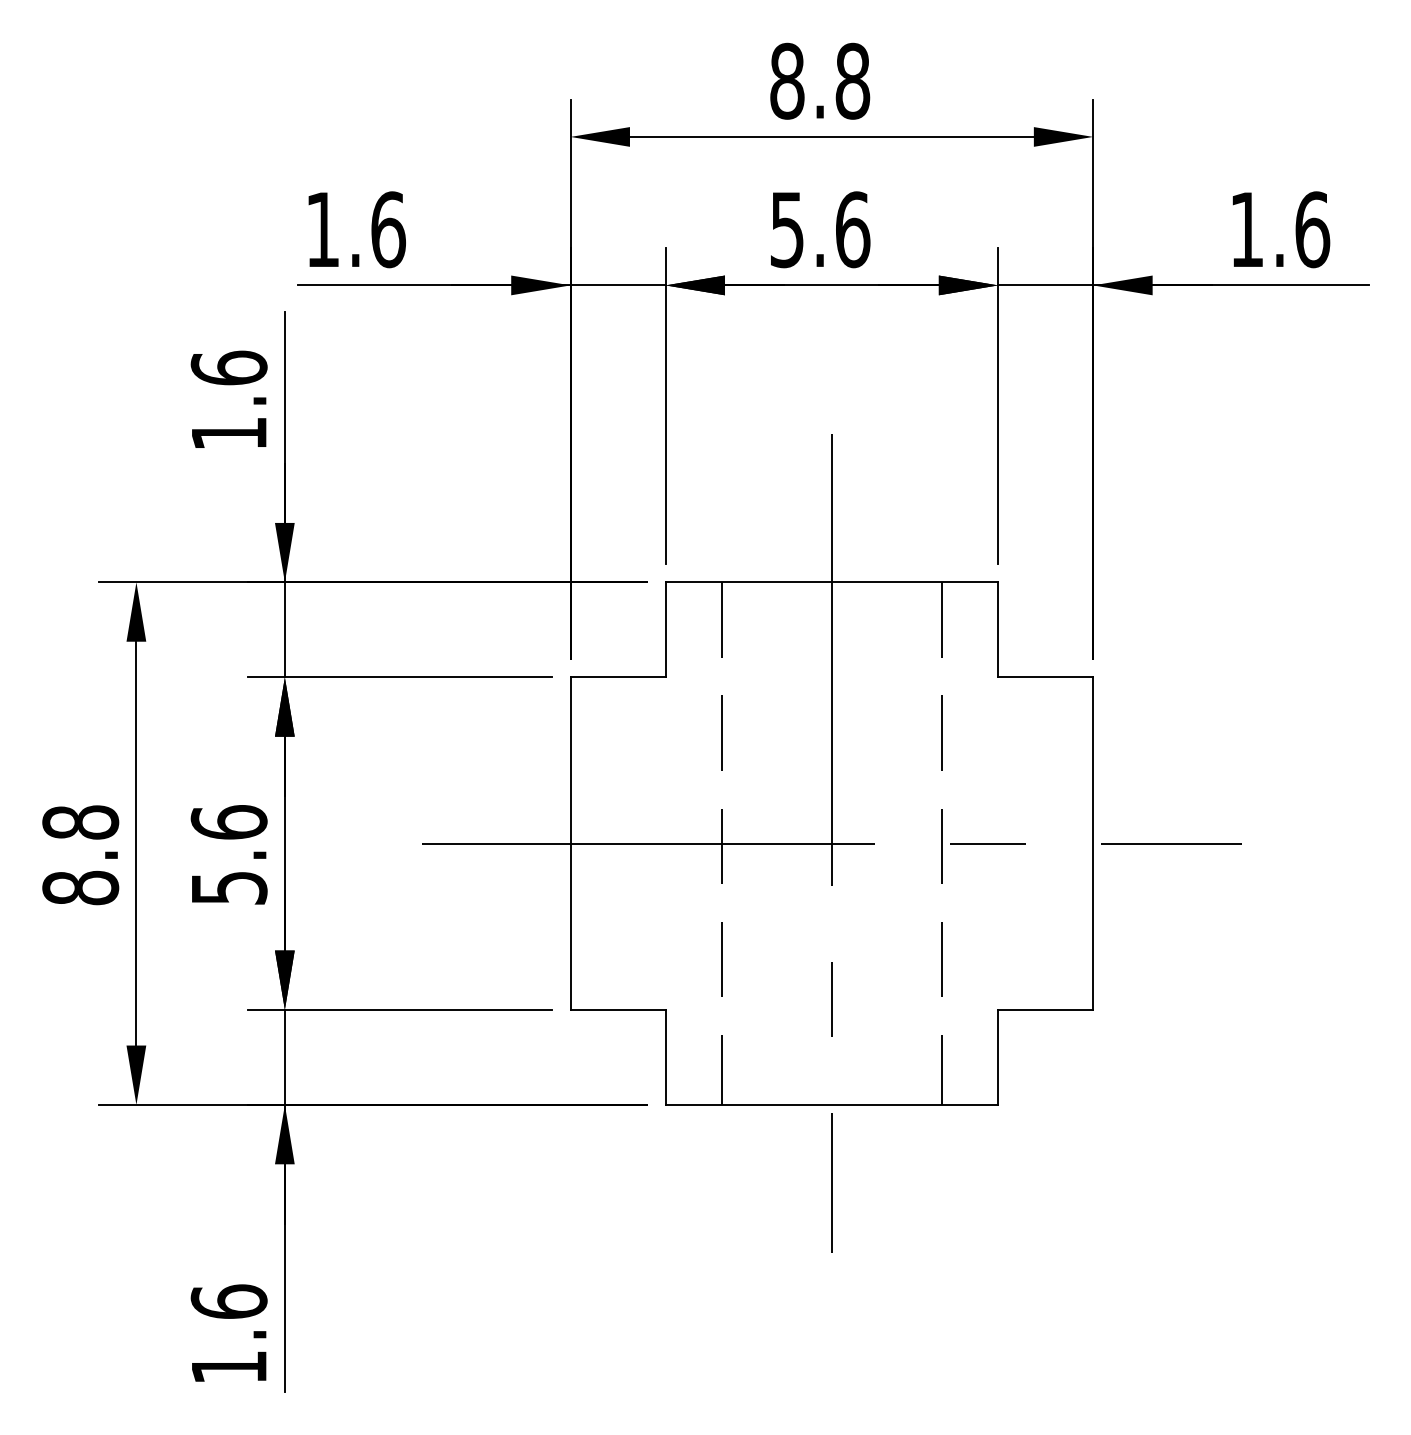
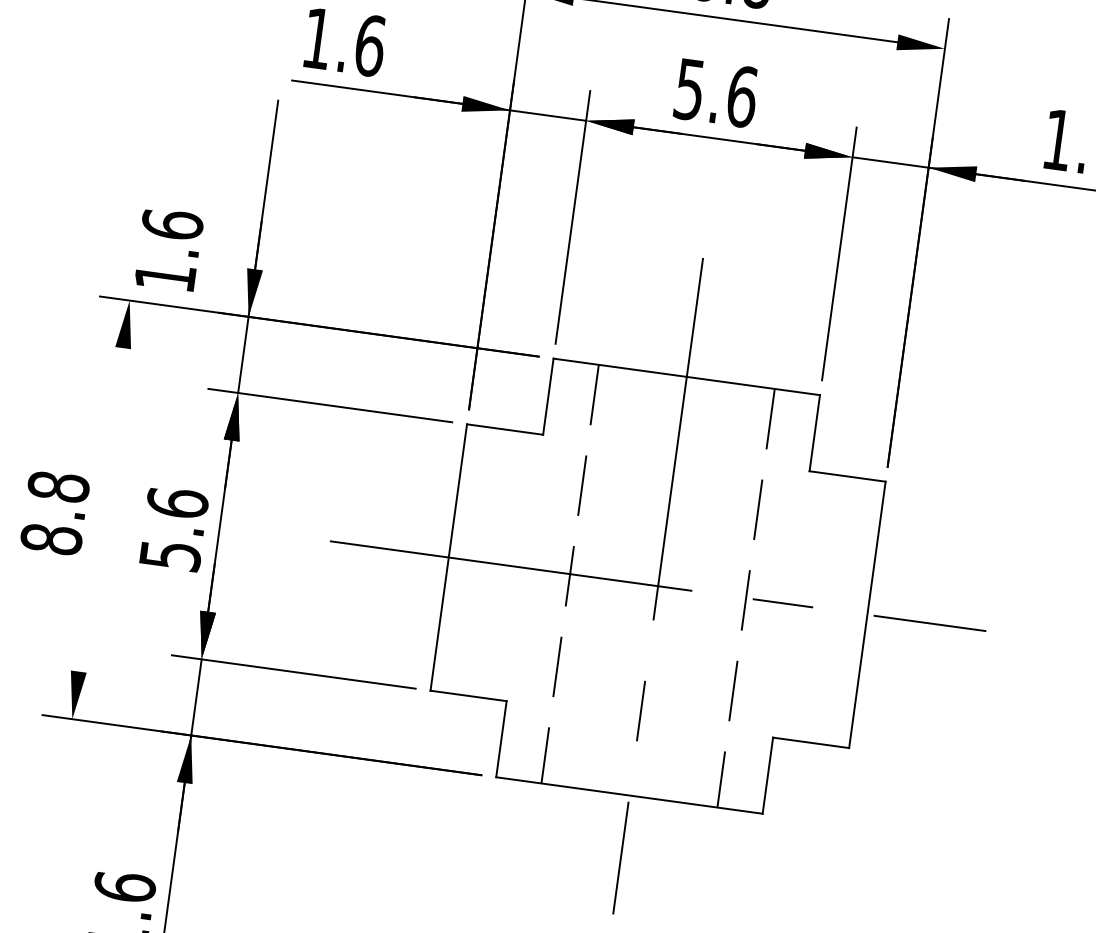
text: (228, 398) -> (168, 248), moved
line: (136, 843) -> (101, 509), removed

